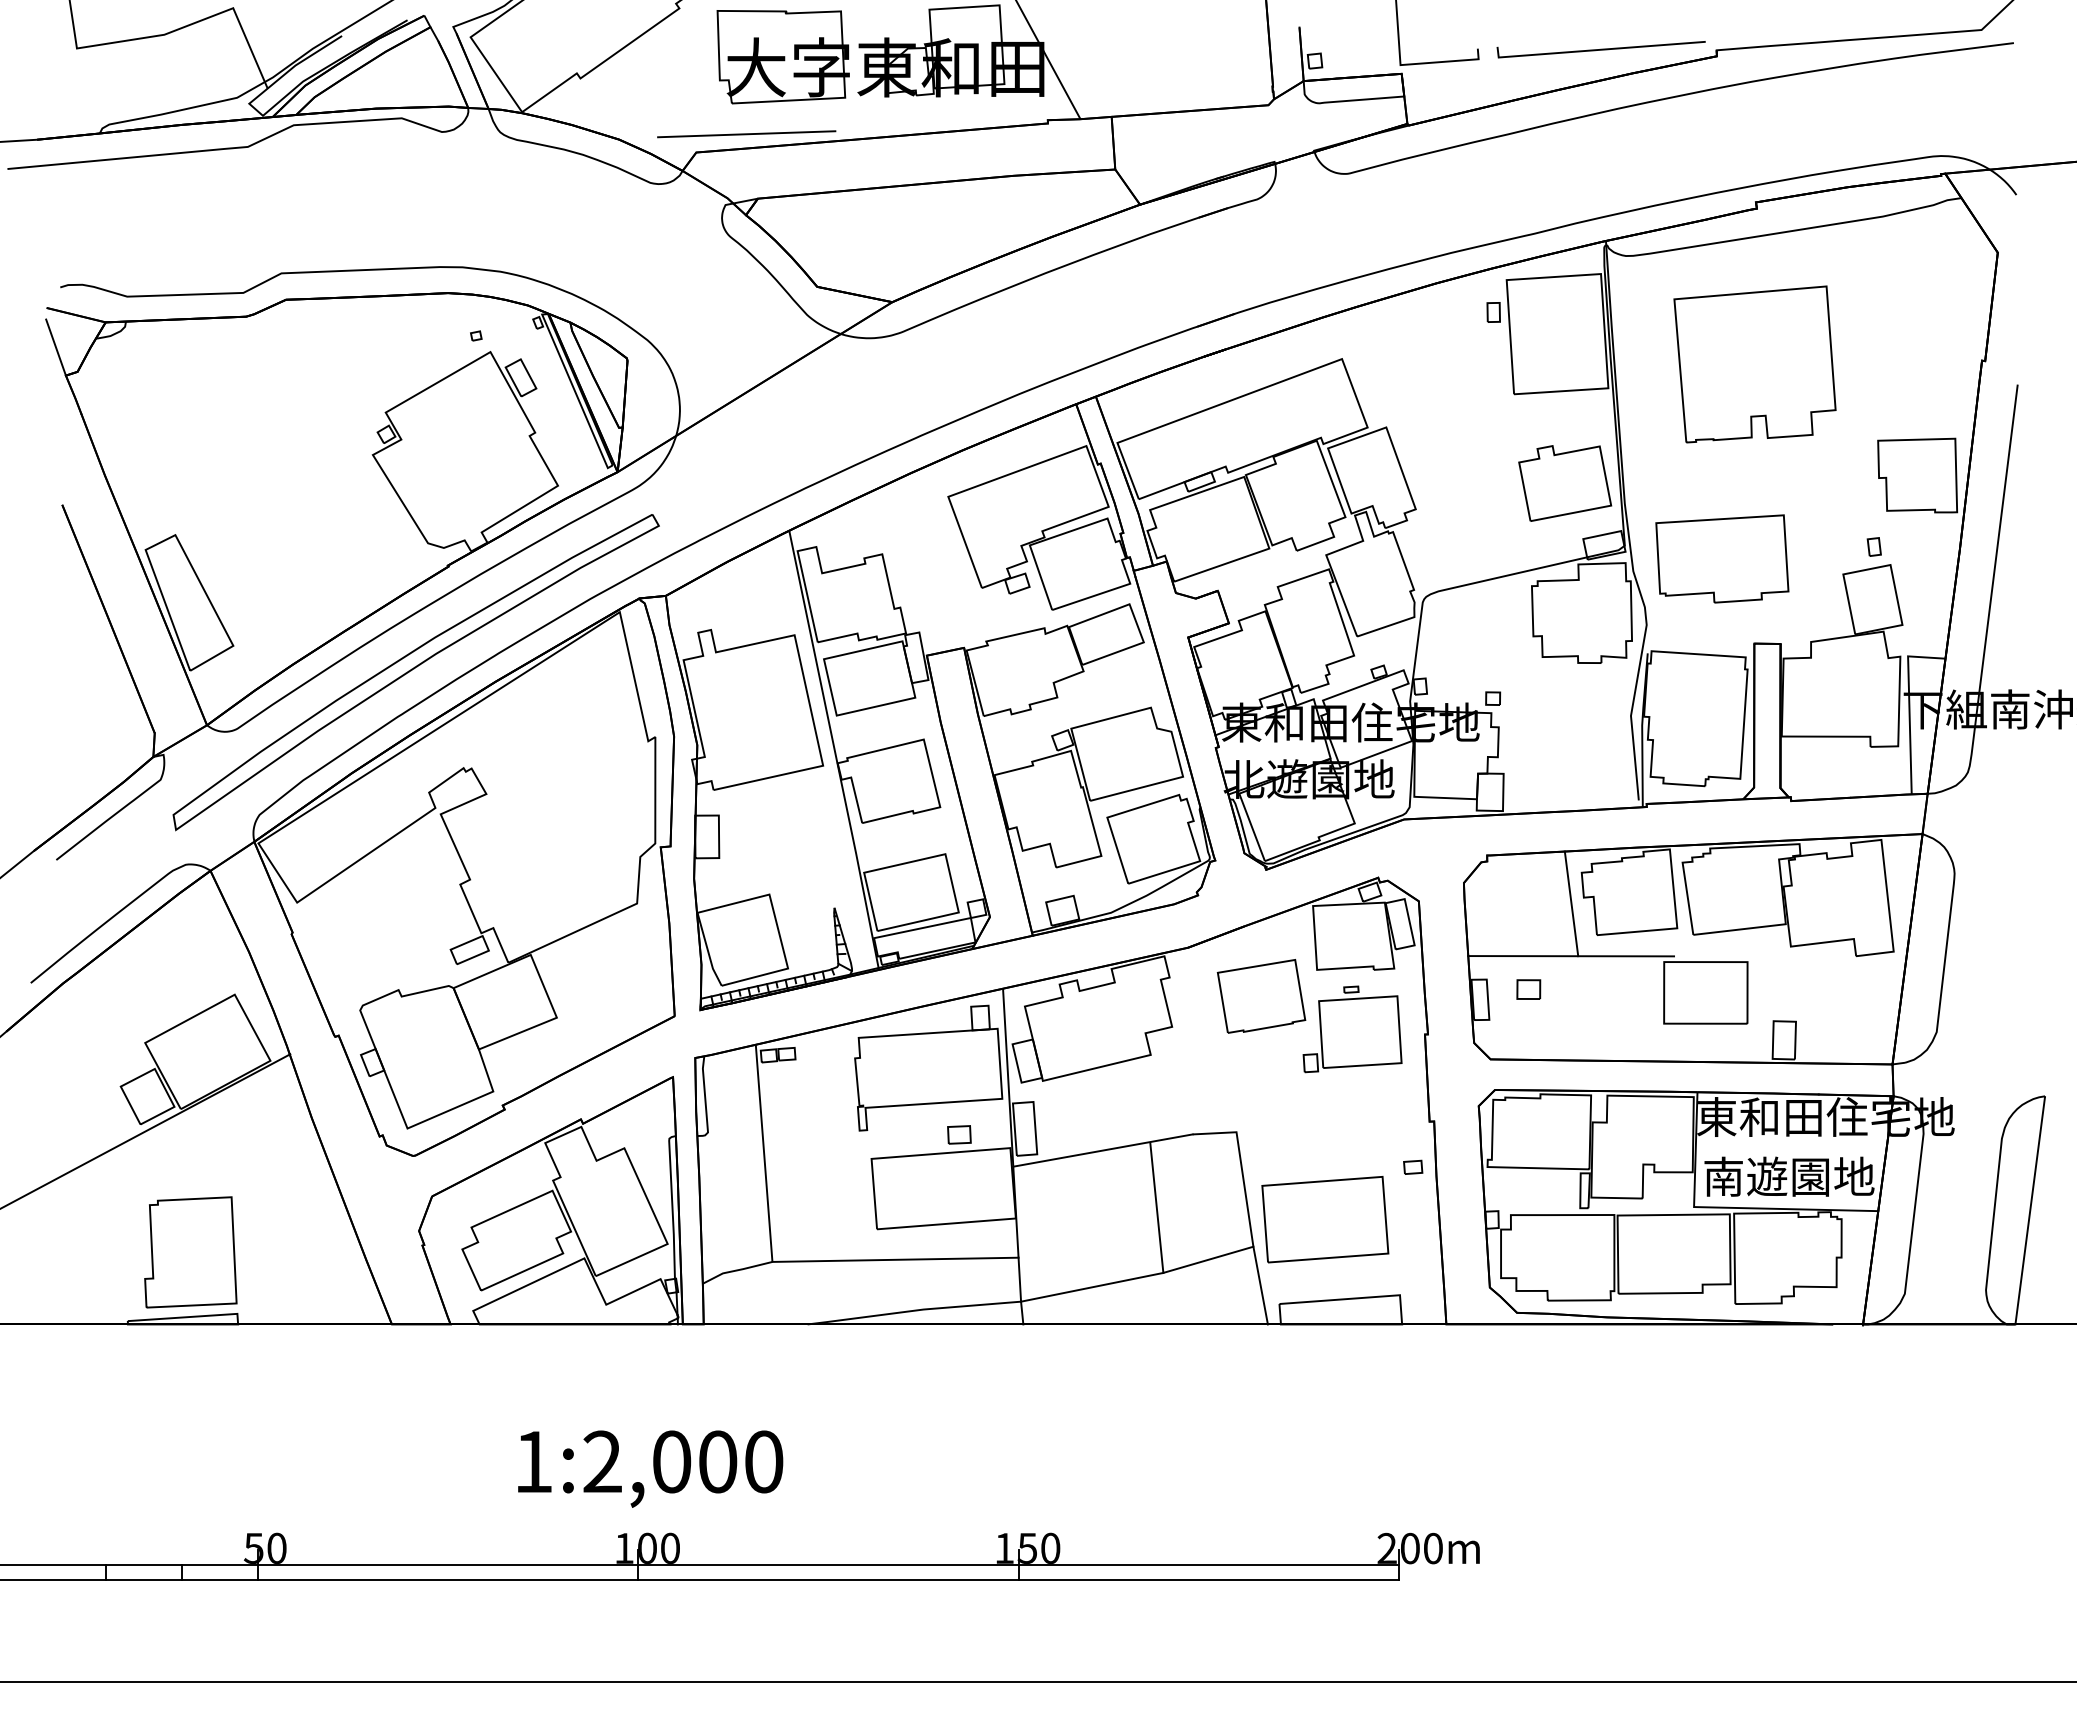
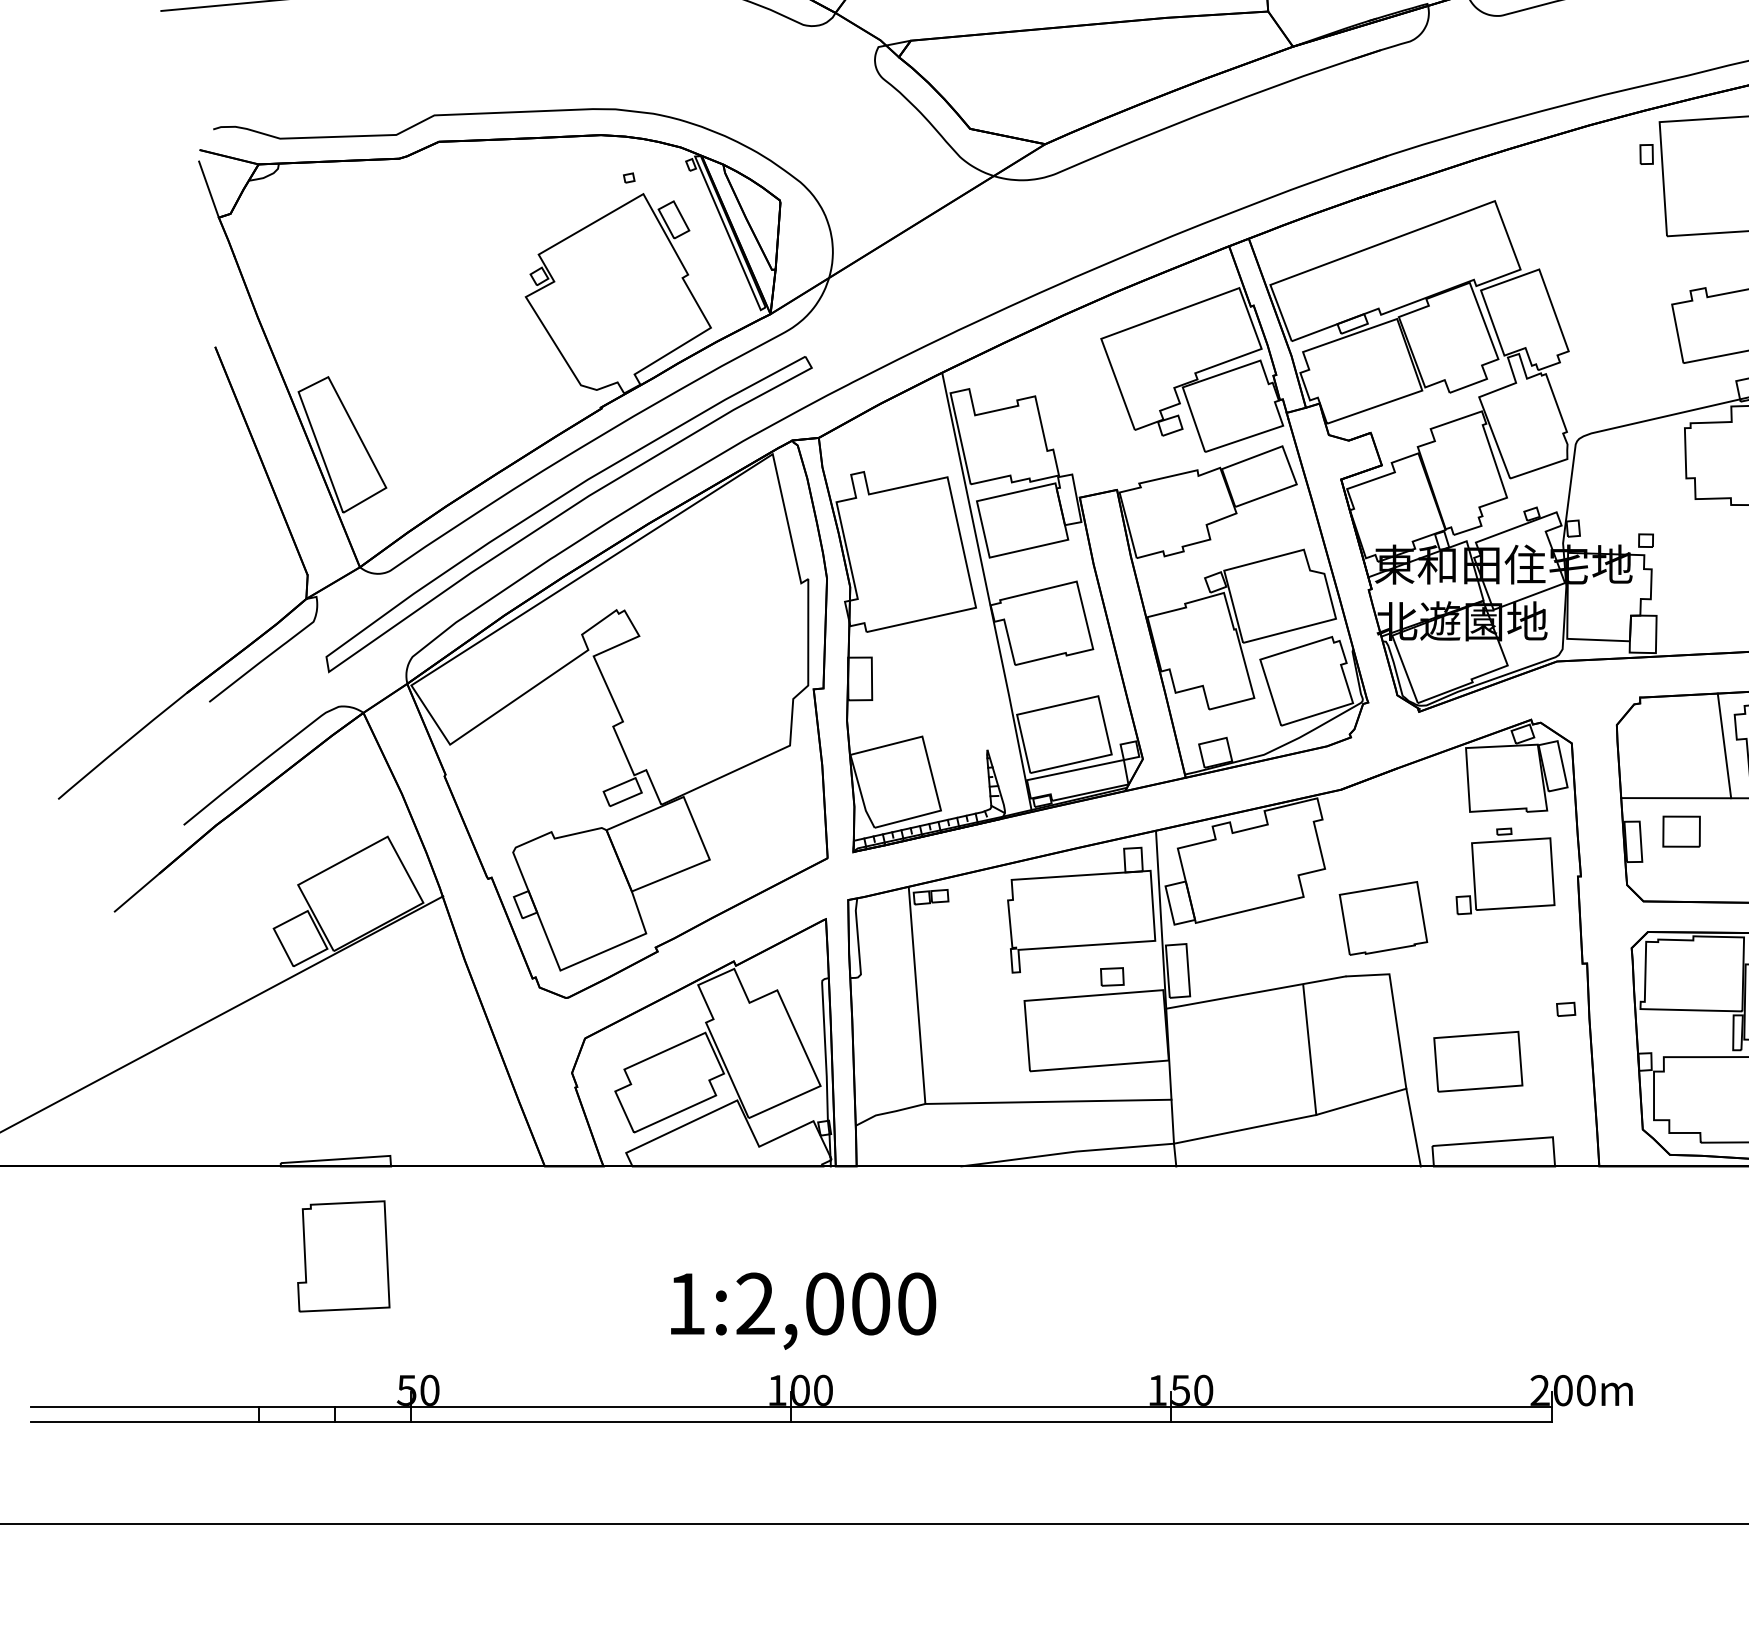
part: (1528, 989) -> (1681, 831), size x1.6
part: (1261, 996) -> (1383, 918), moved
part: (1325, 1219) -> (1478, 1061), size x0.7
part: (190, 1252) -> (343, 1256), moved

